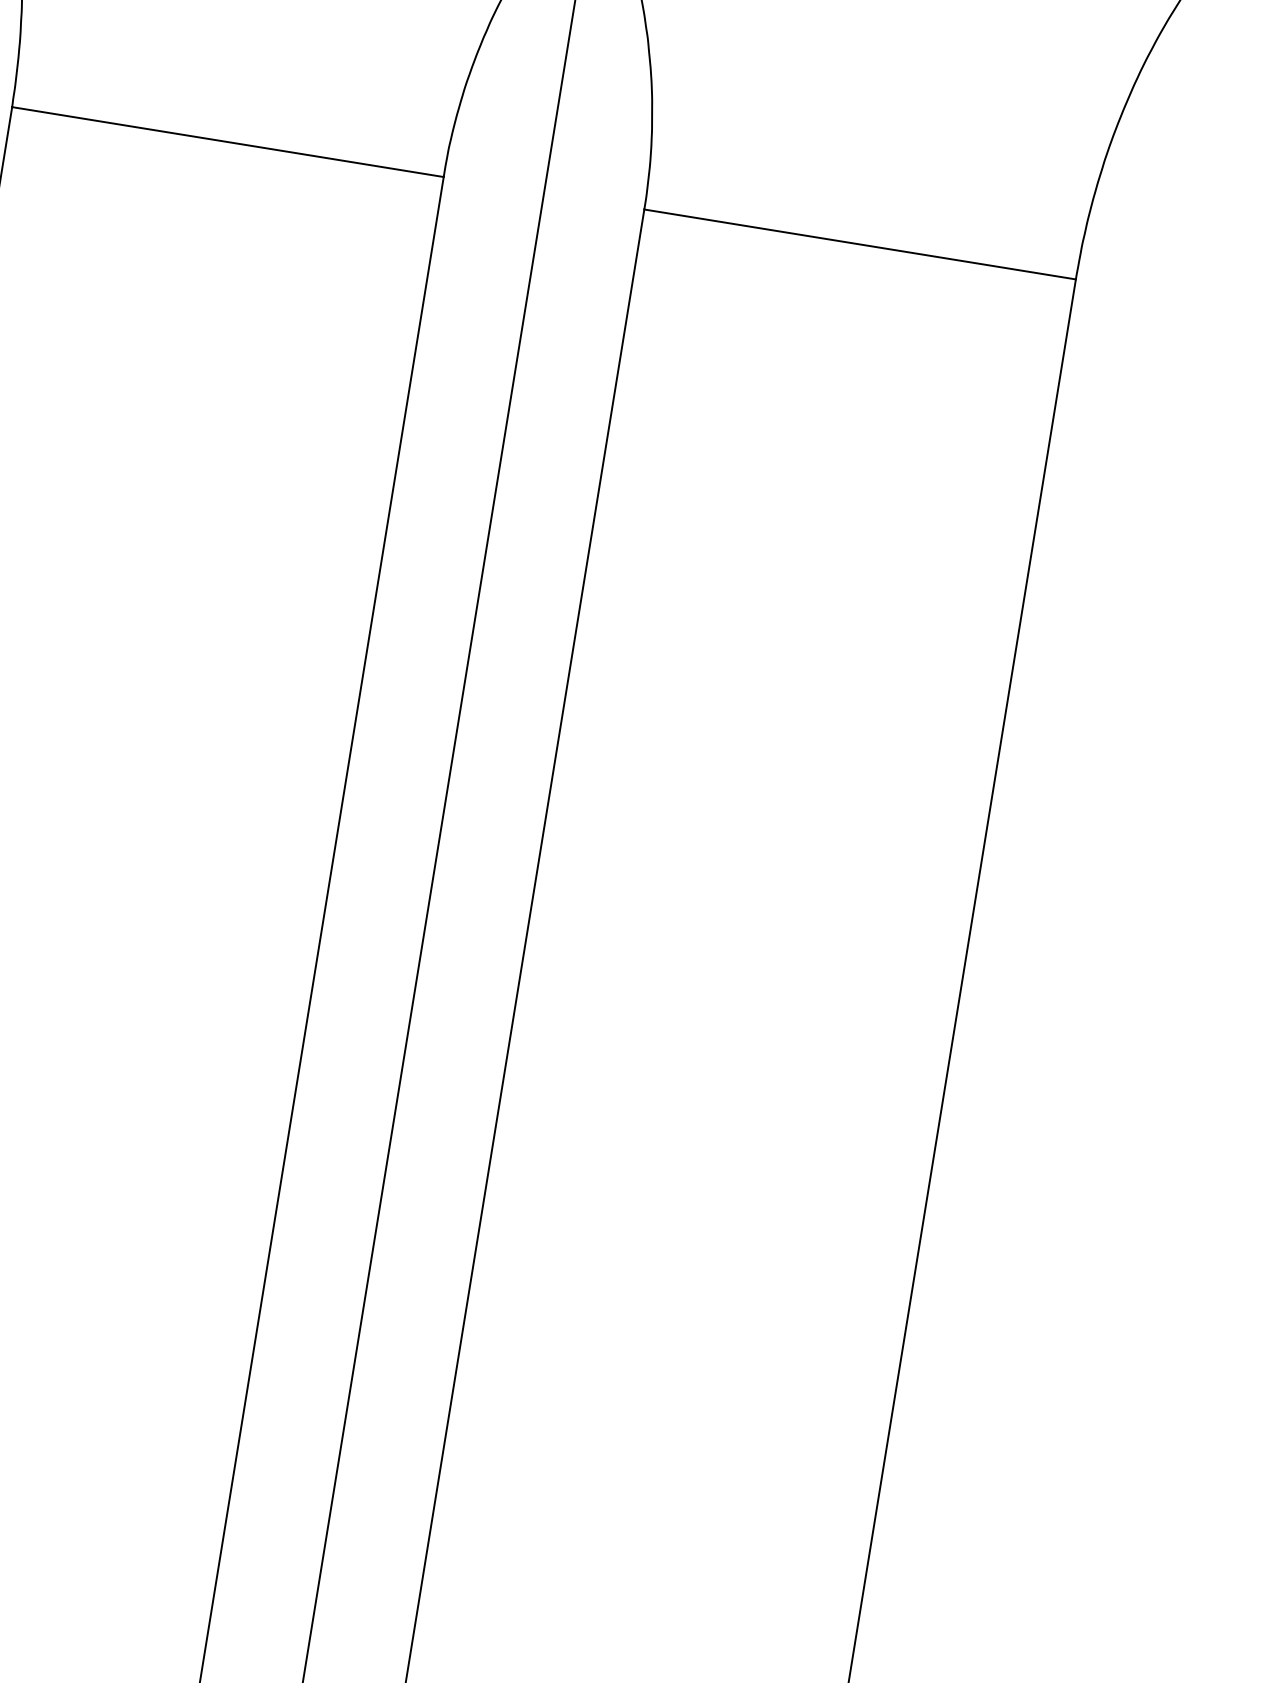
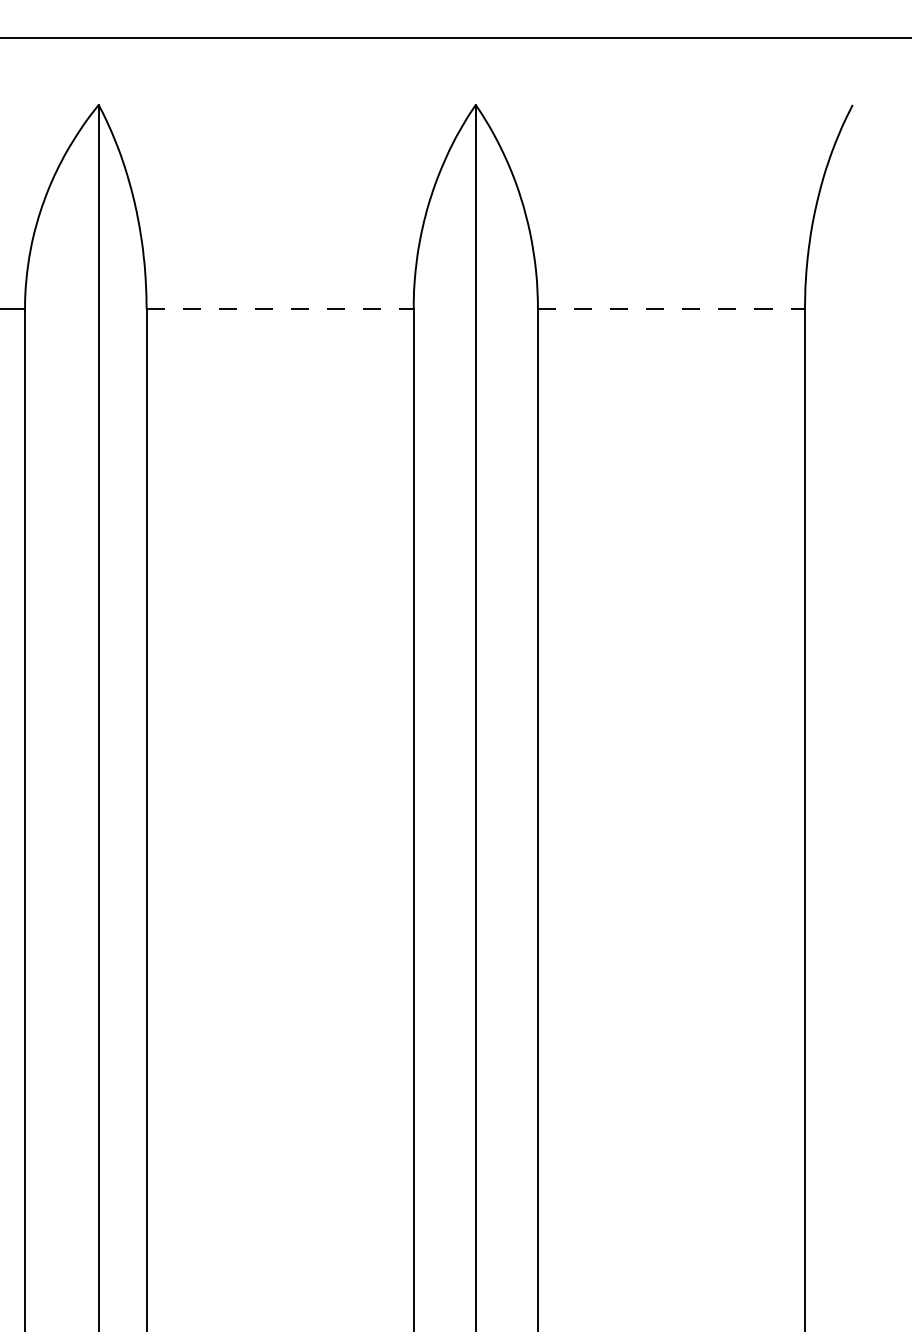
line: (228, 141) -> (280, 308), solid -> dashed
line: (860, 243) -> (671, 308), solid -> dashed

